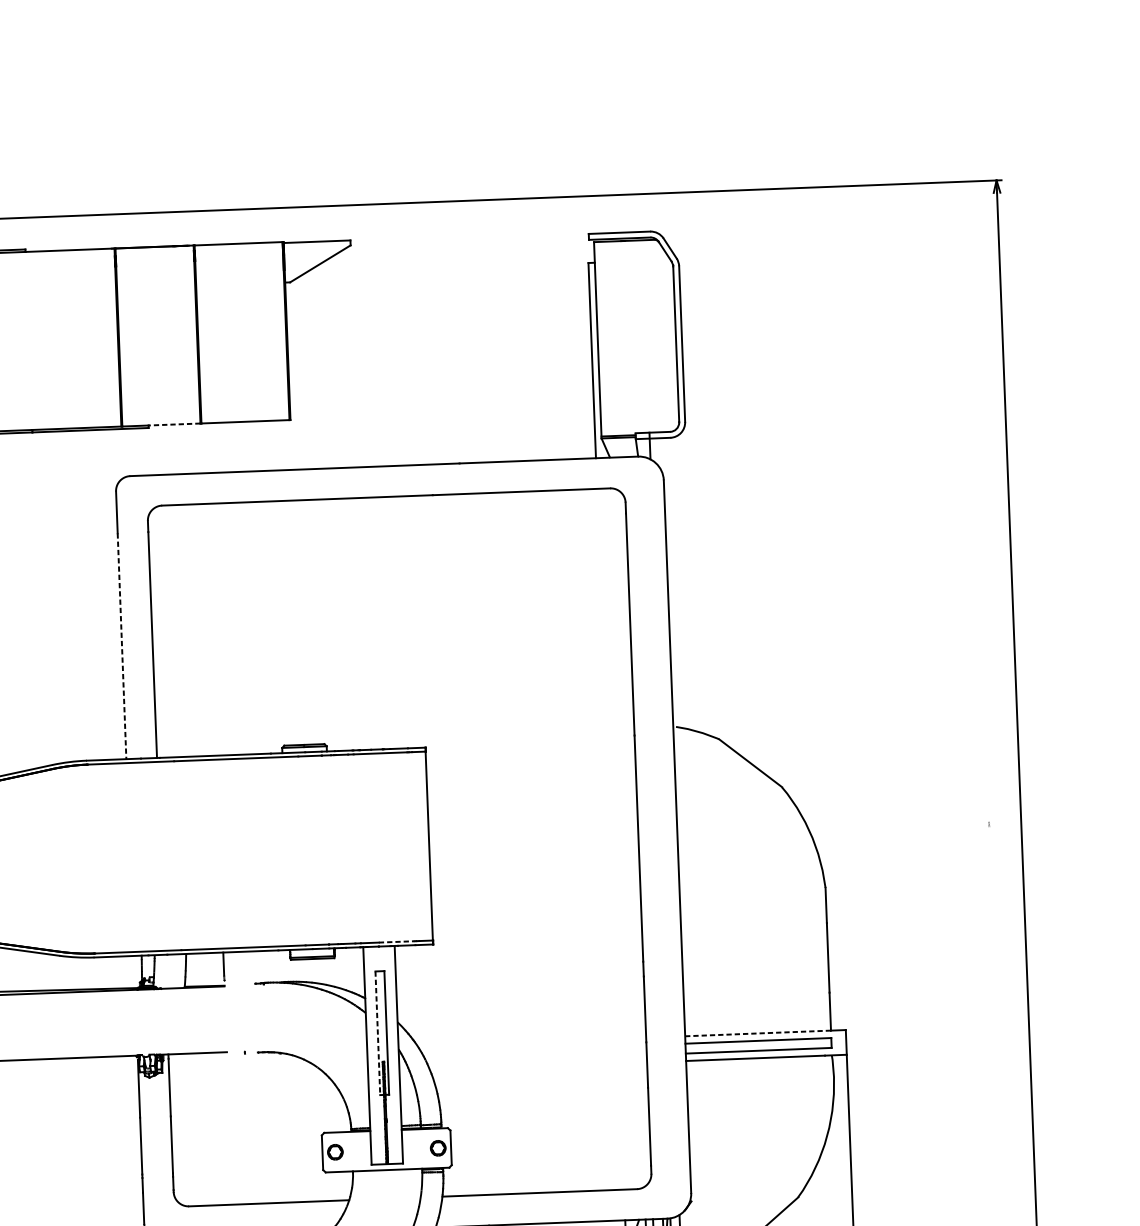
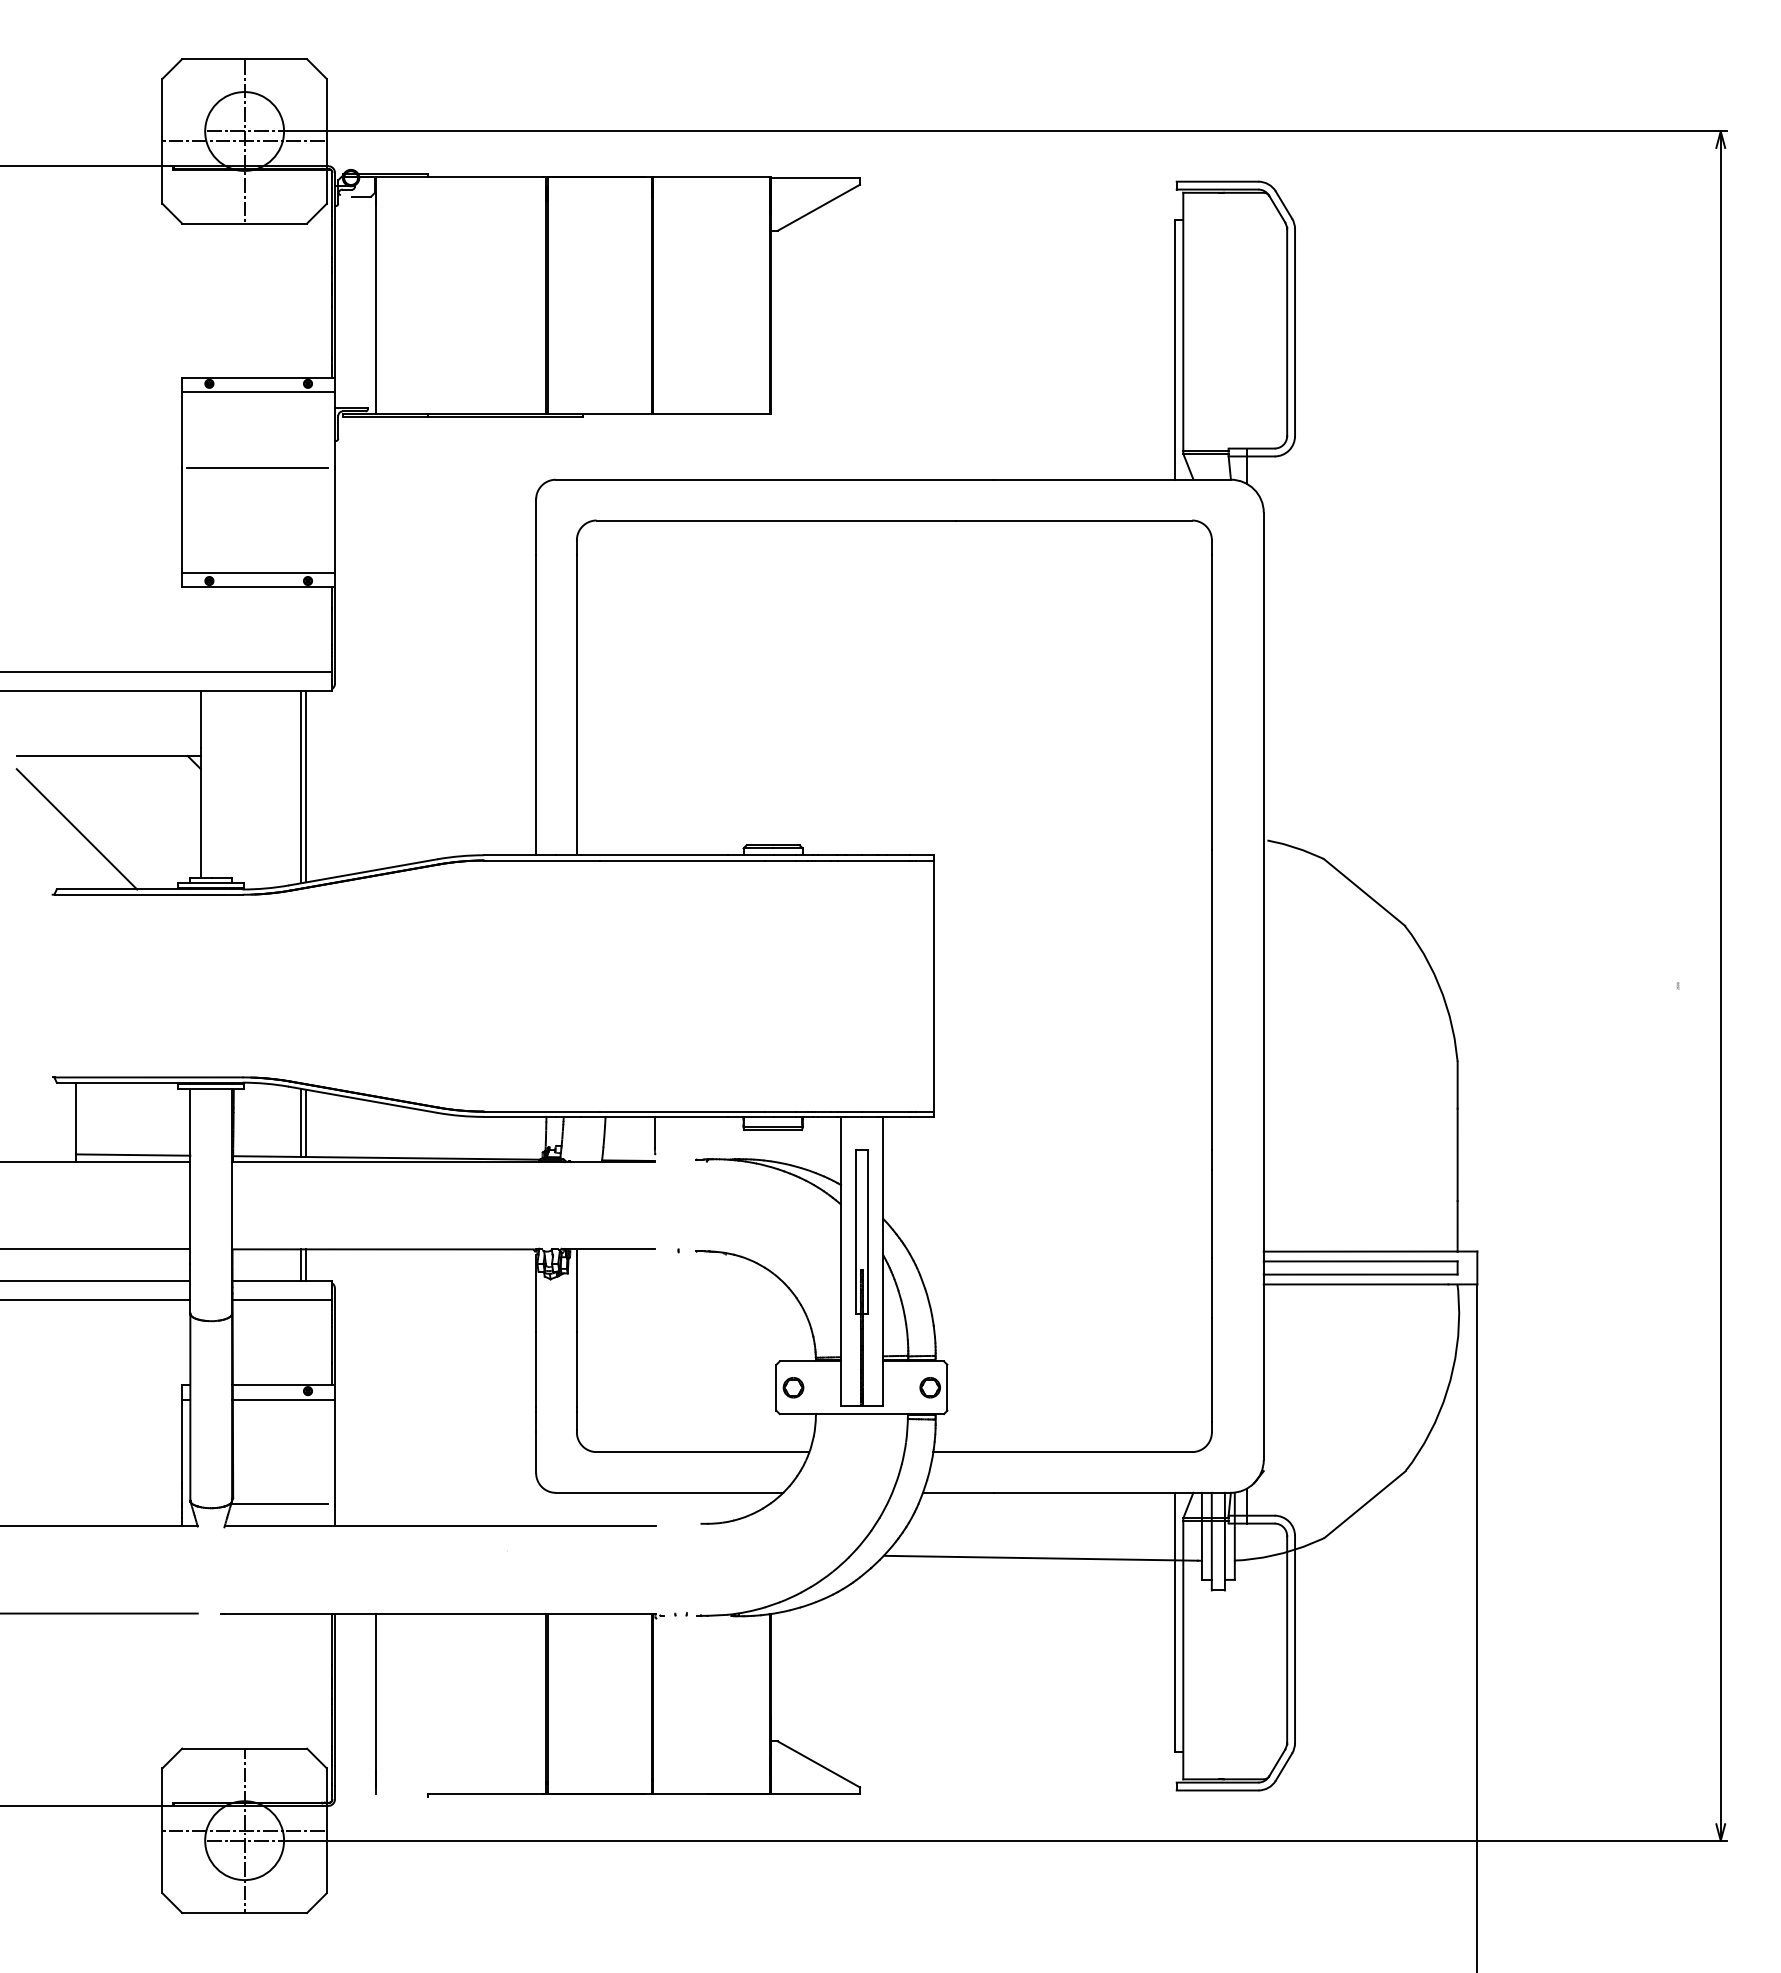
line: (174, 424) -> (617, 413), dashed -> solid
line: (122, 646) -> (536, 705), dashed -> solid
line: (396, 941) -> (885, 1111), dashed -> solid
line: (377, 1033) -> (855, 1232), dashed -> solid
line: (757, 1033) -> (1360, 1251), dashed -> solid

